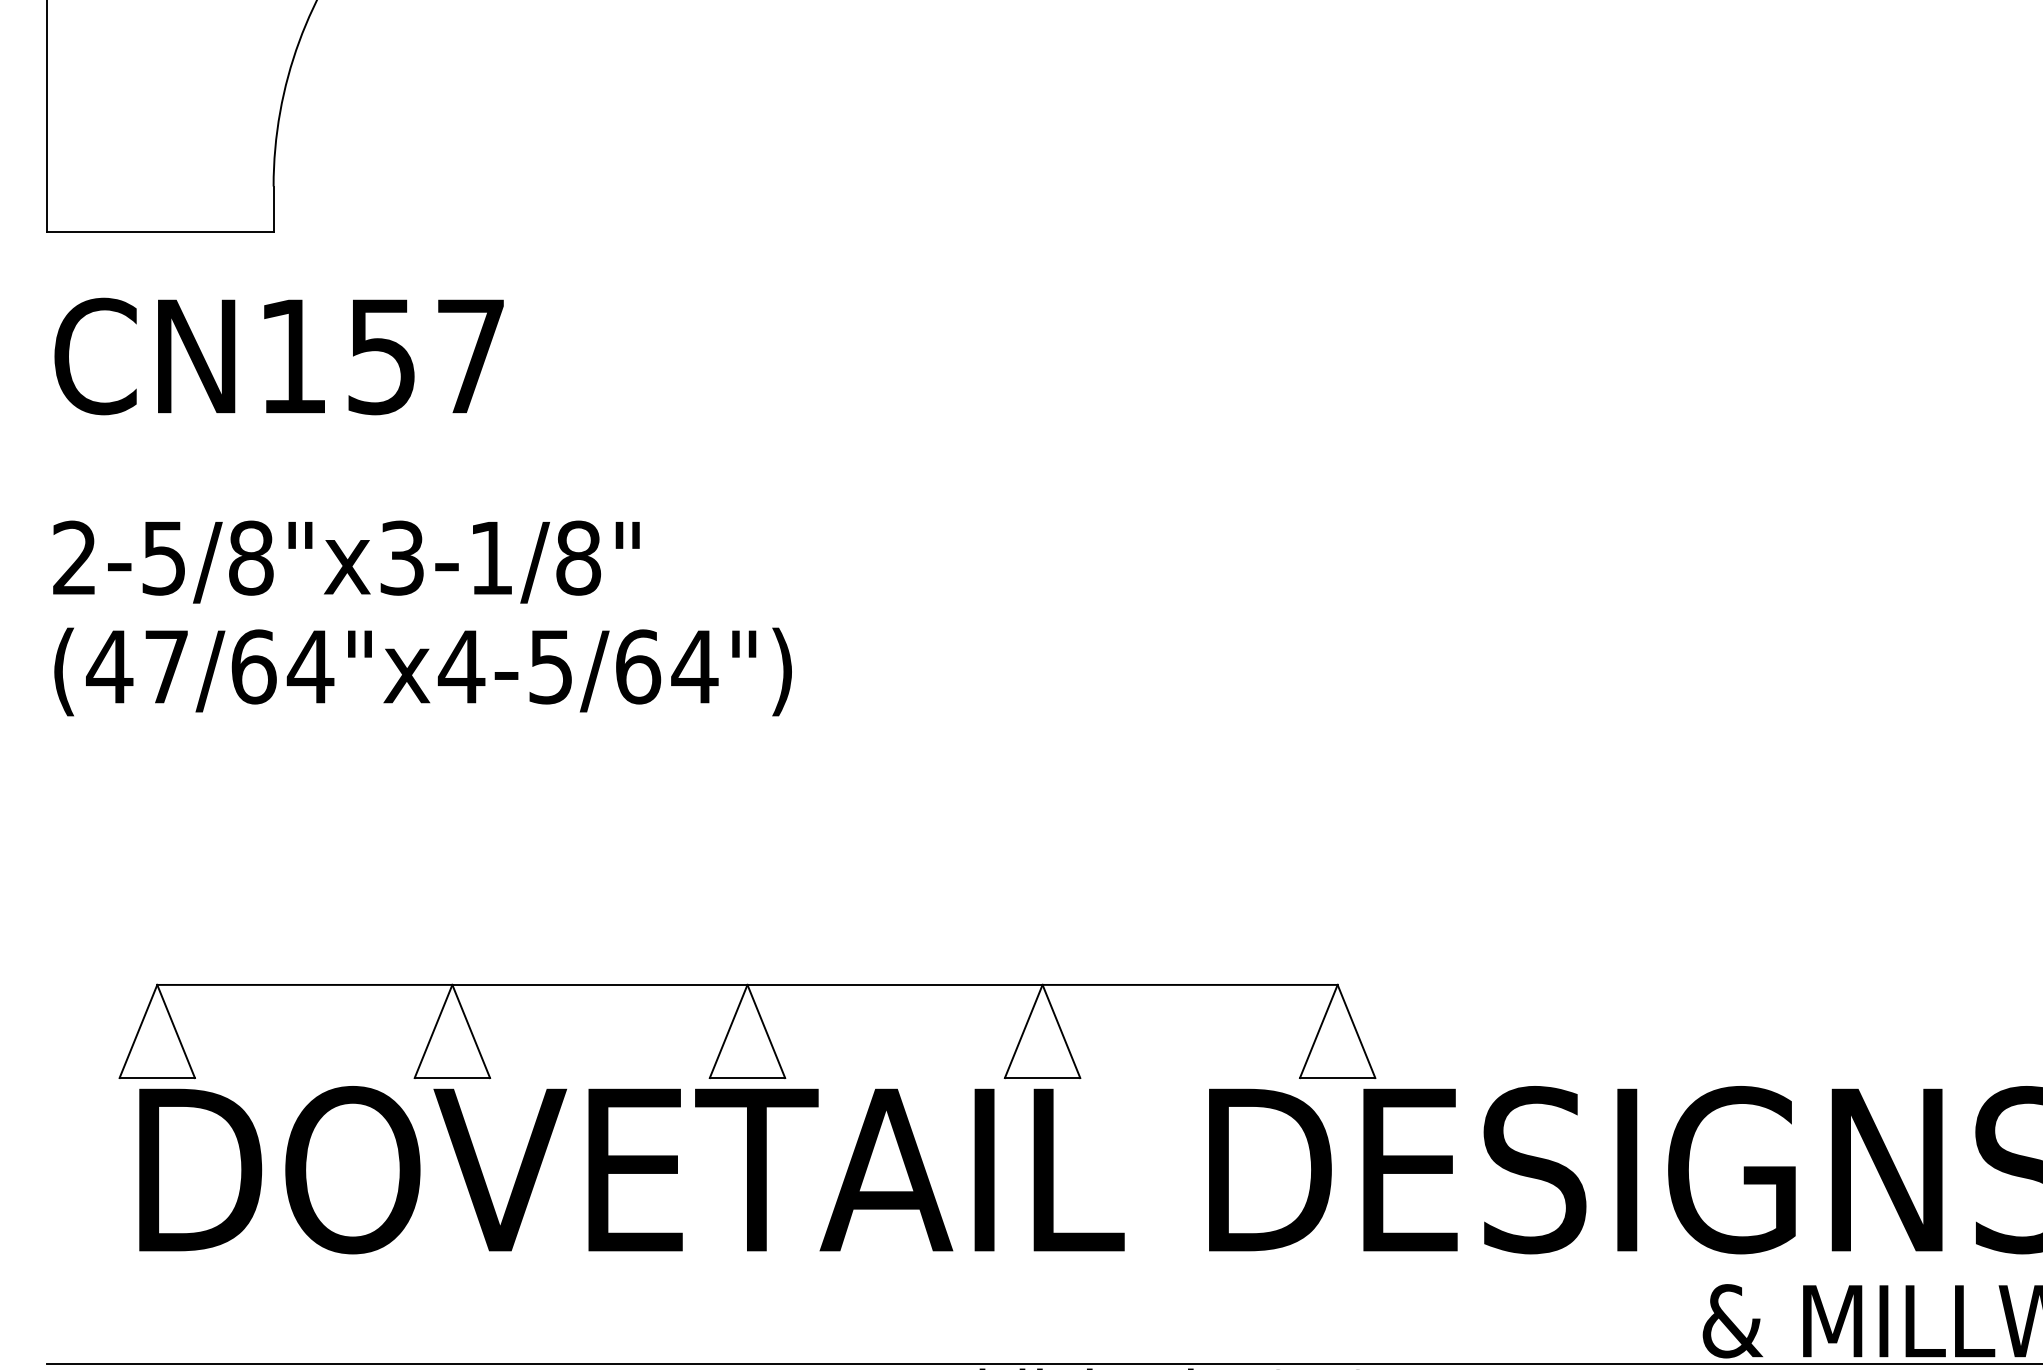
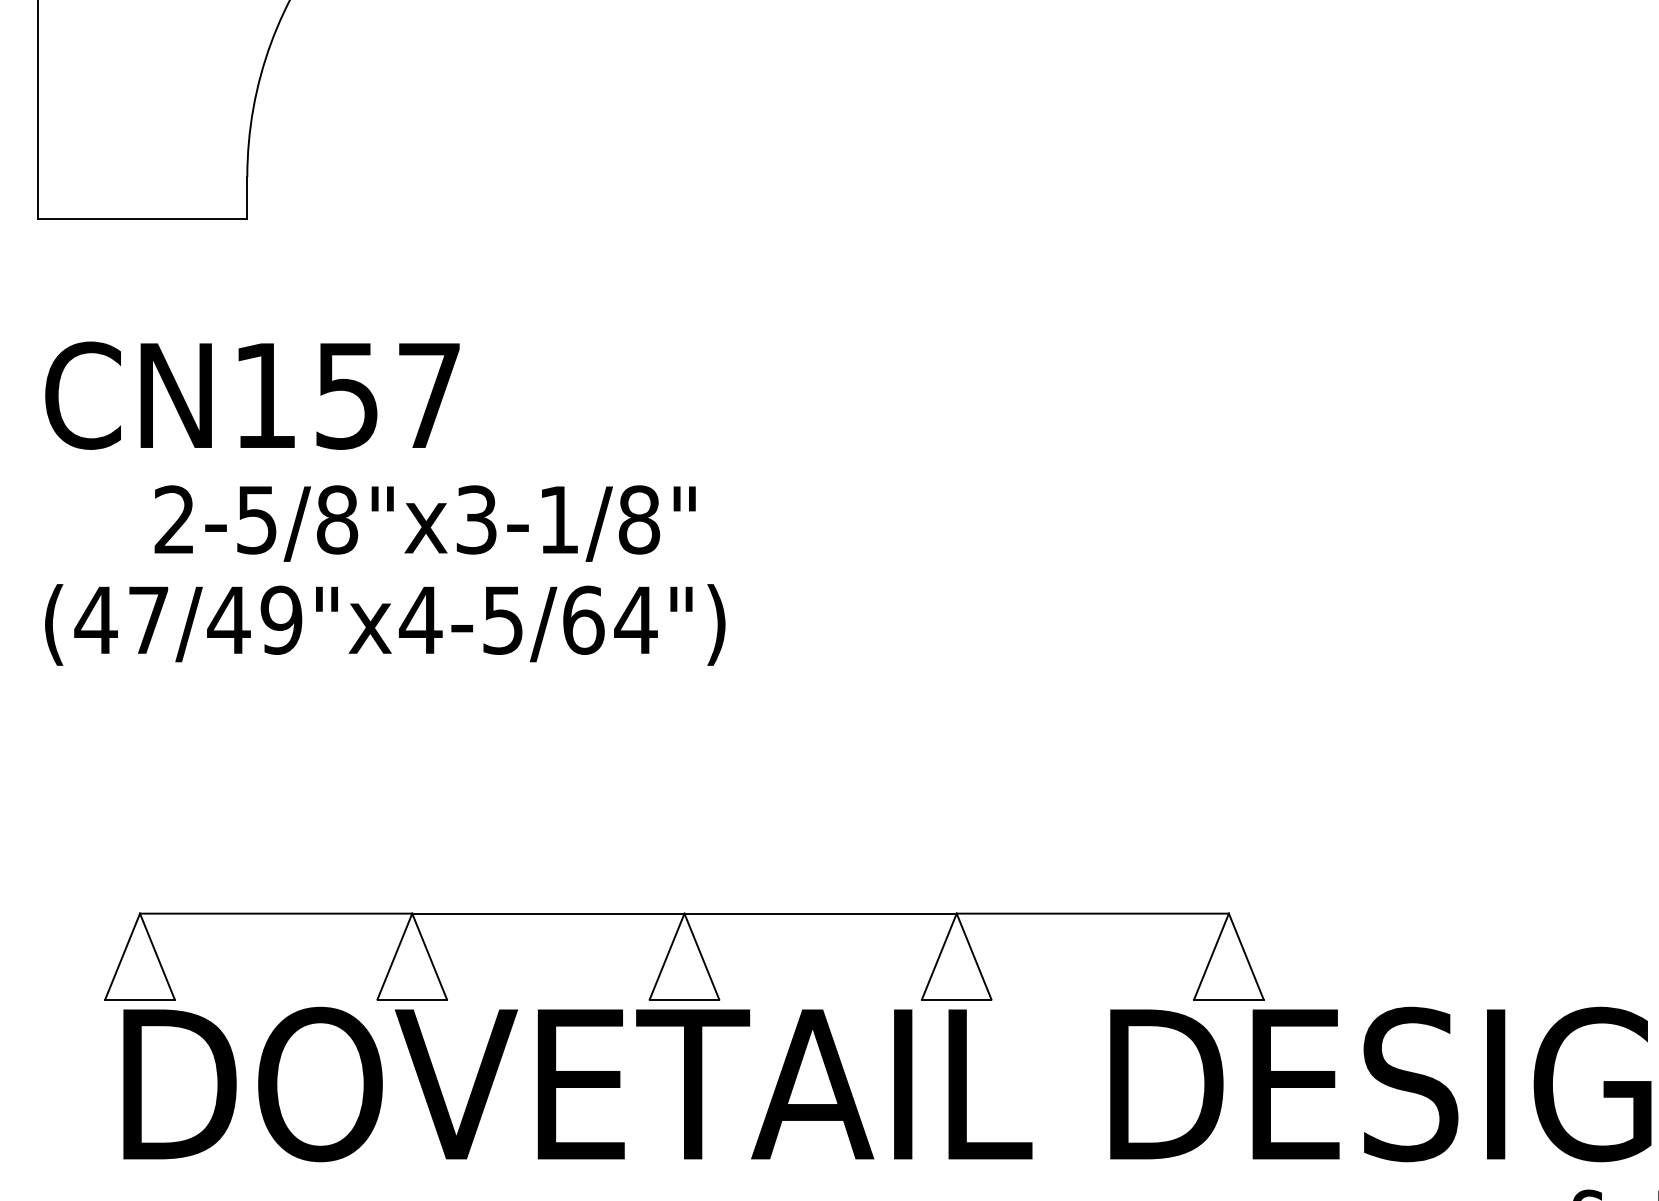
text: (278, 356) -> (251, 395), moved
text: (346, 561) -> (425, 523), moved
text: (282, 666) -> (255, 619), (47/64"x4-5/64") -> (47/49"x4-5/64")

